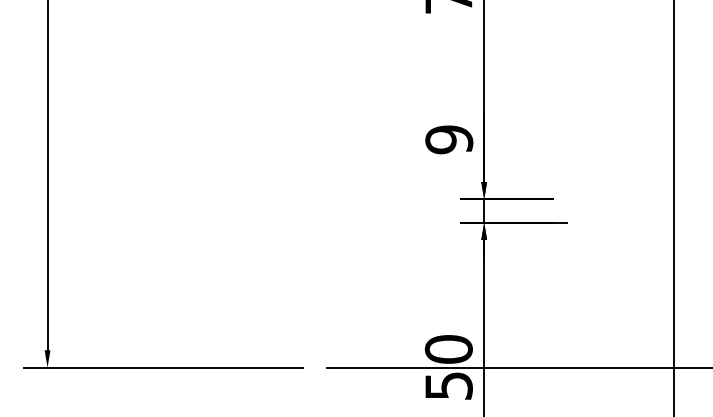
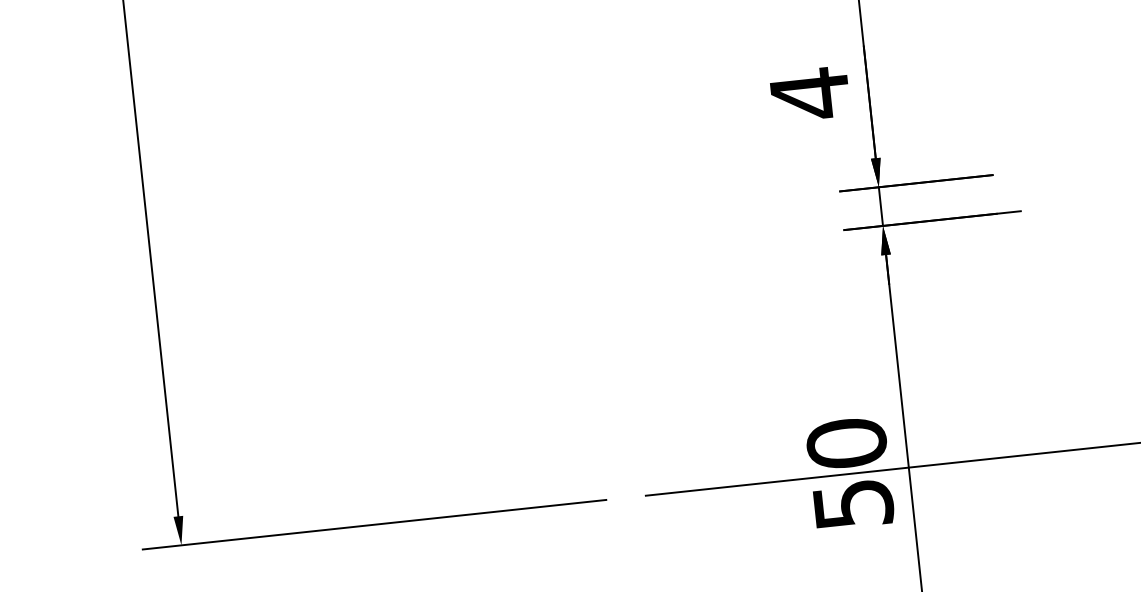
text: (449, 139) -> (810, 93), 9 -> 4

